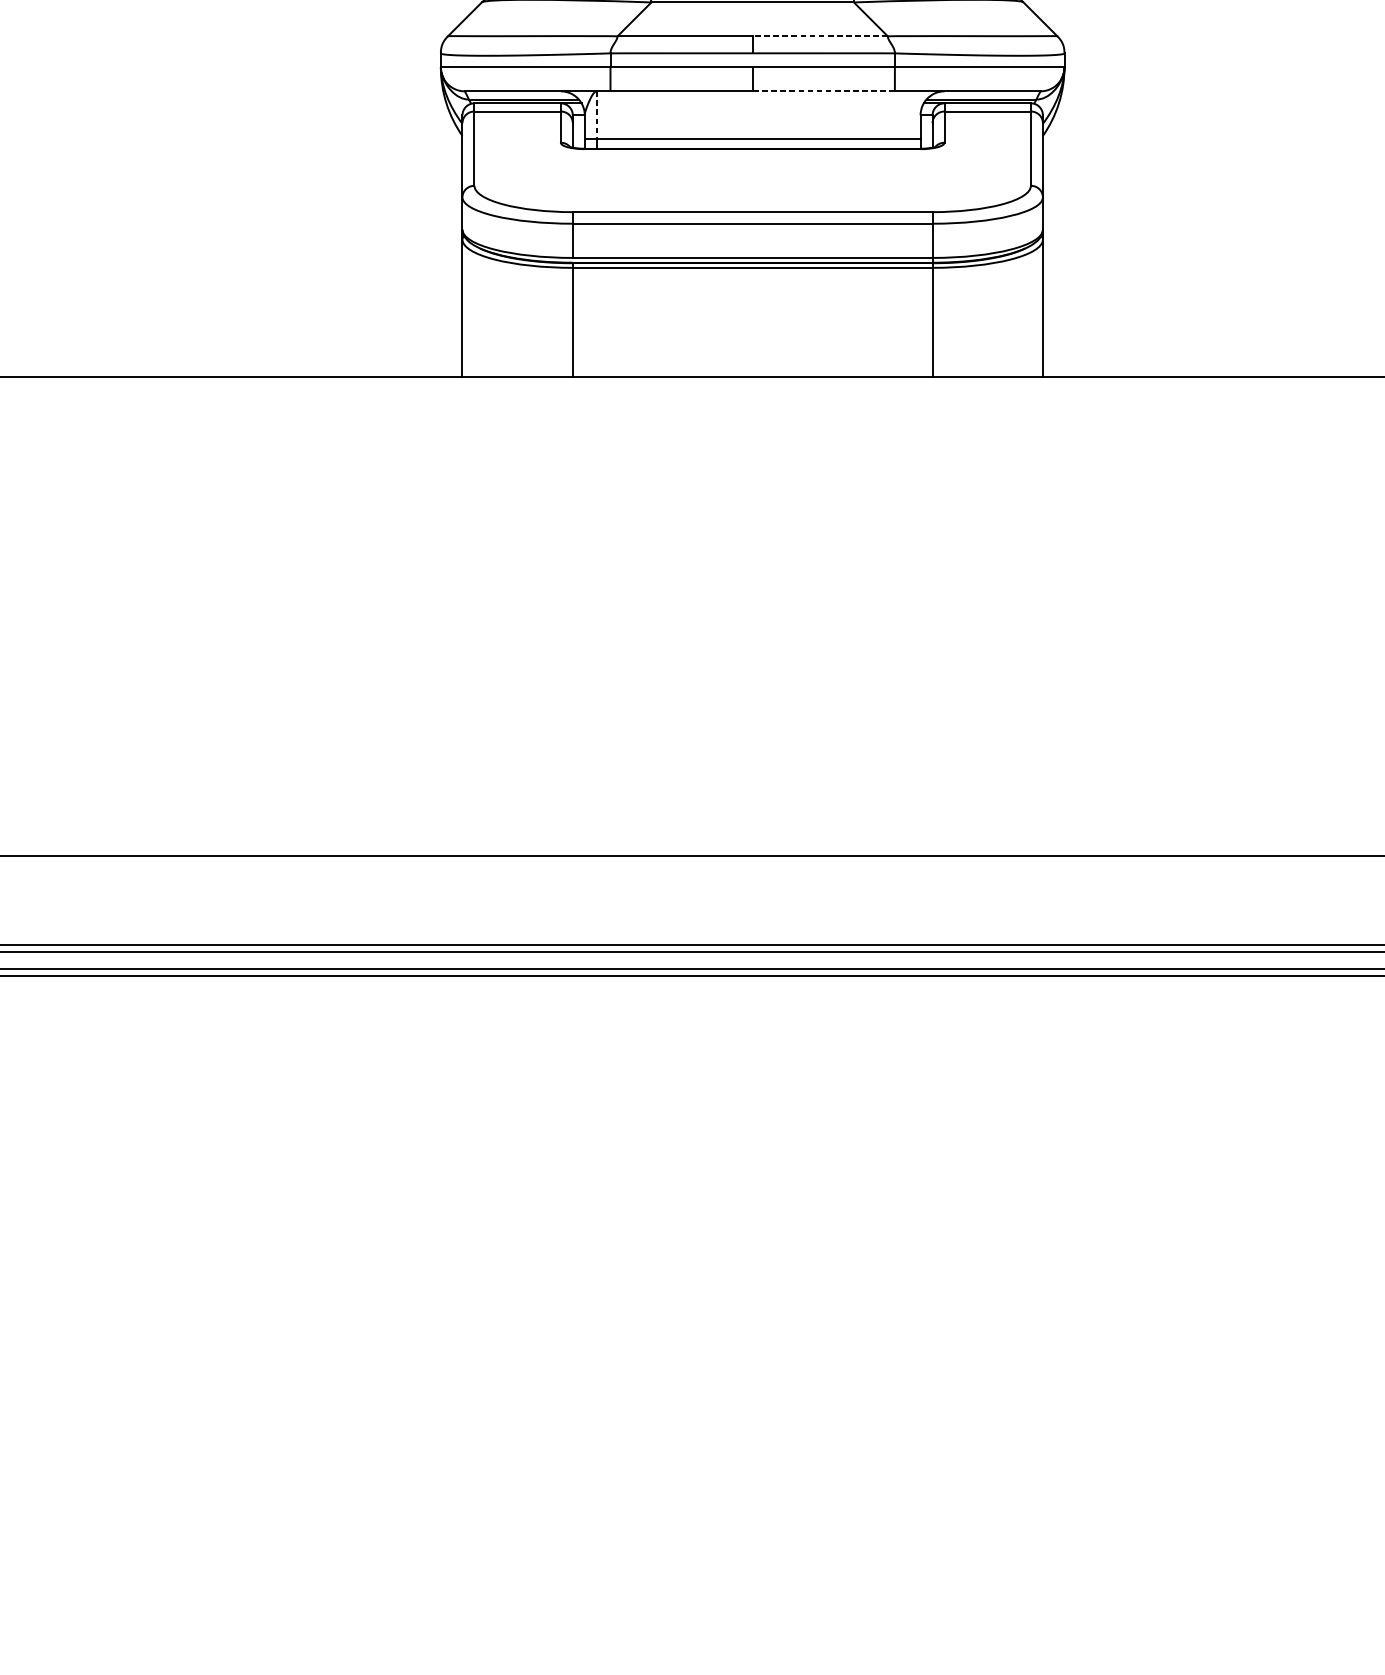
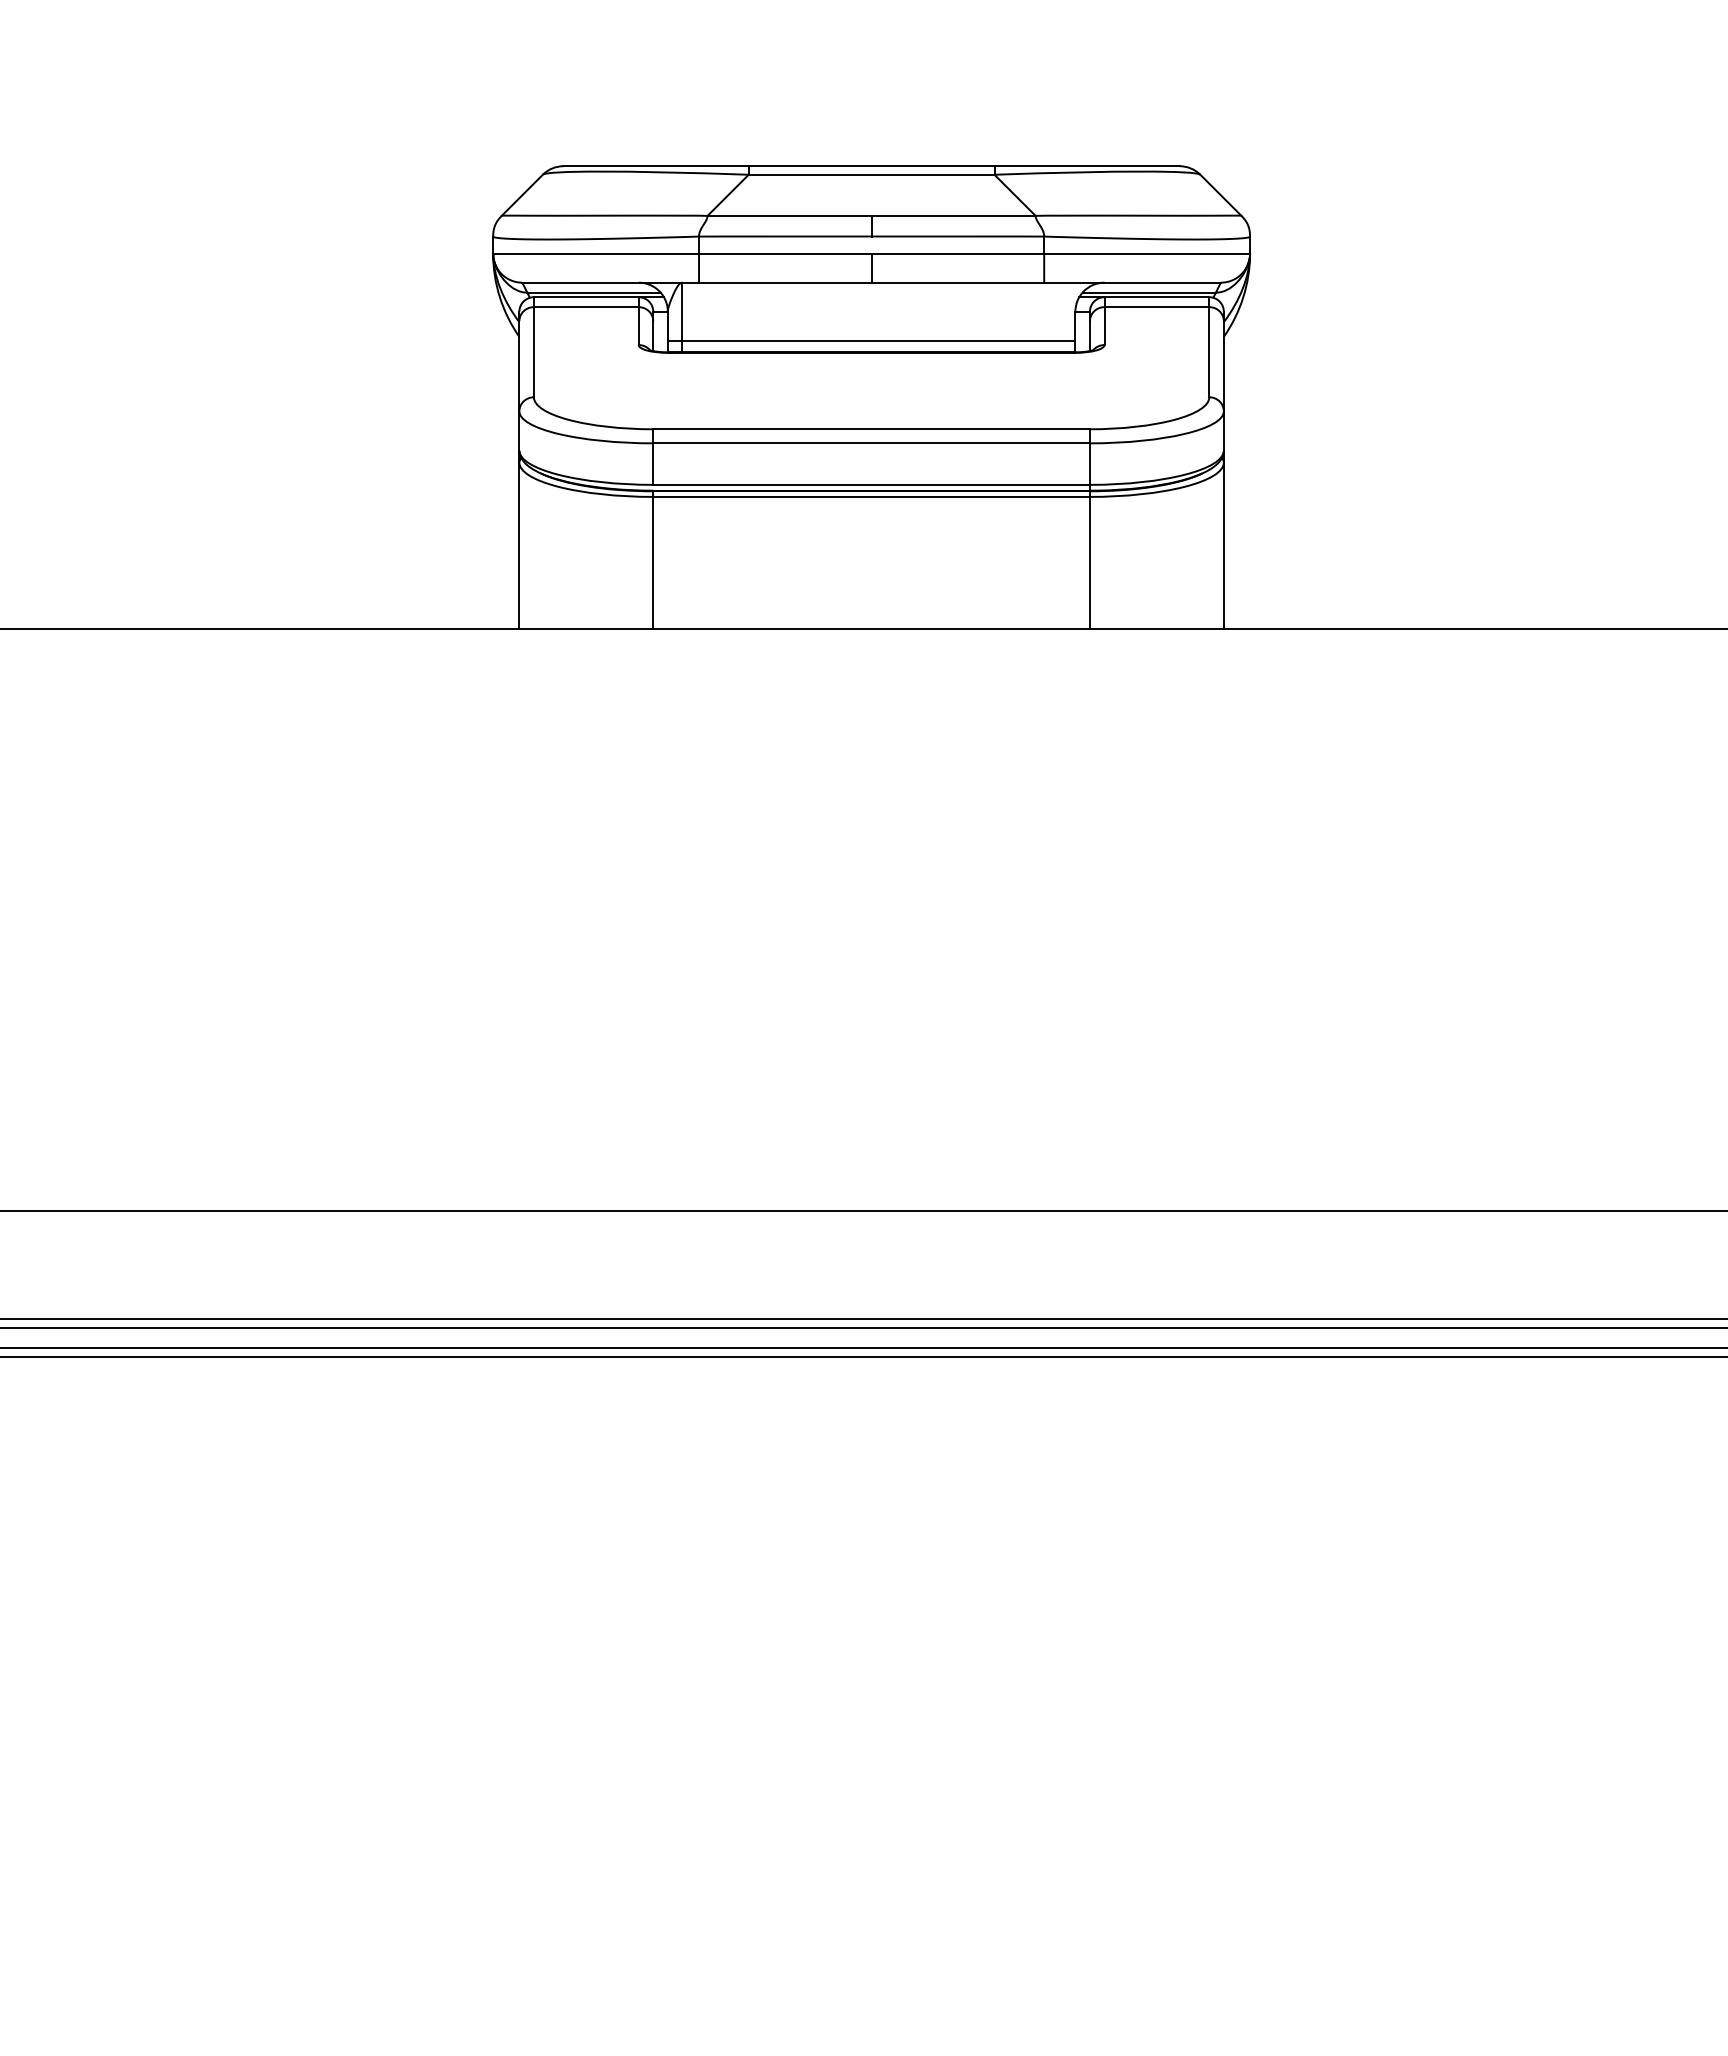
line: (820, 36) -> (953, 215), dashed -> solid
line: (823, 91) -> (957, 282), dashed -> solid
line: (596, 115) -> (682, 312), dashed -> solid

